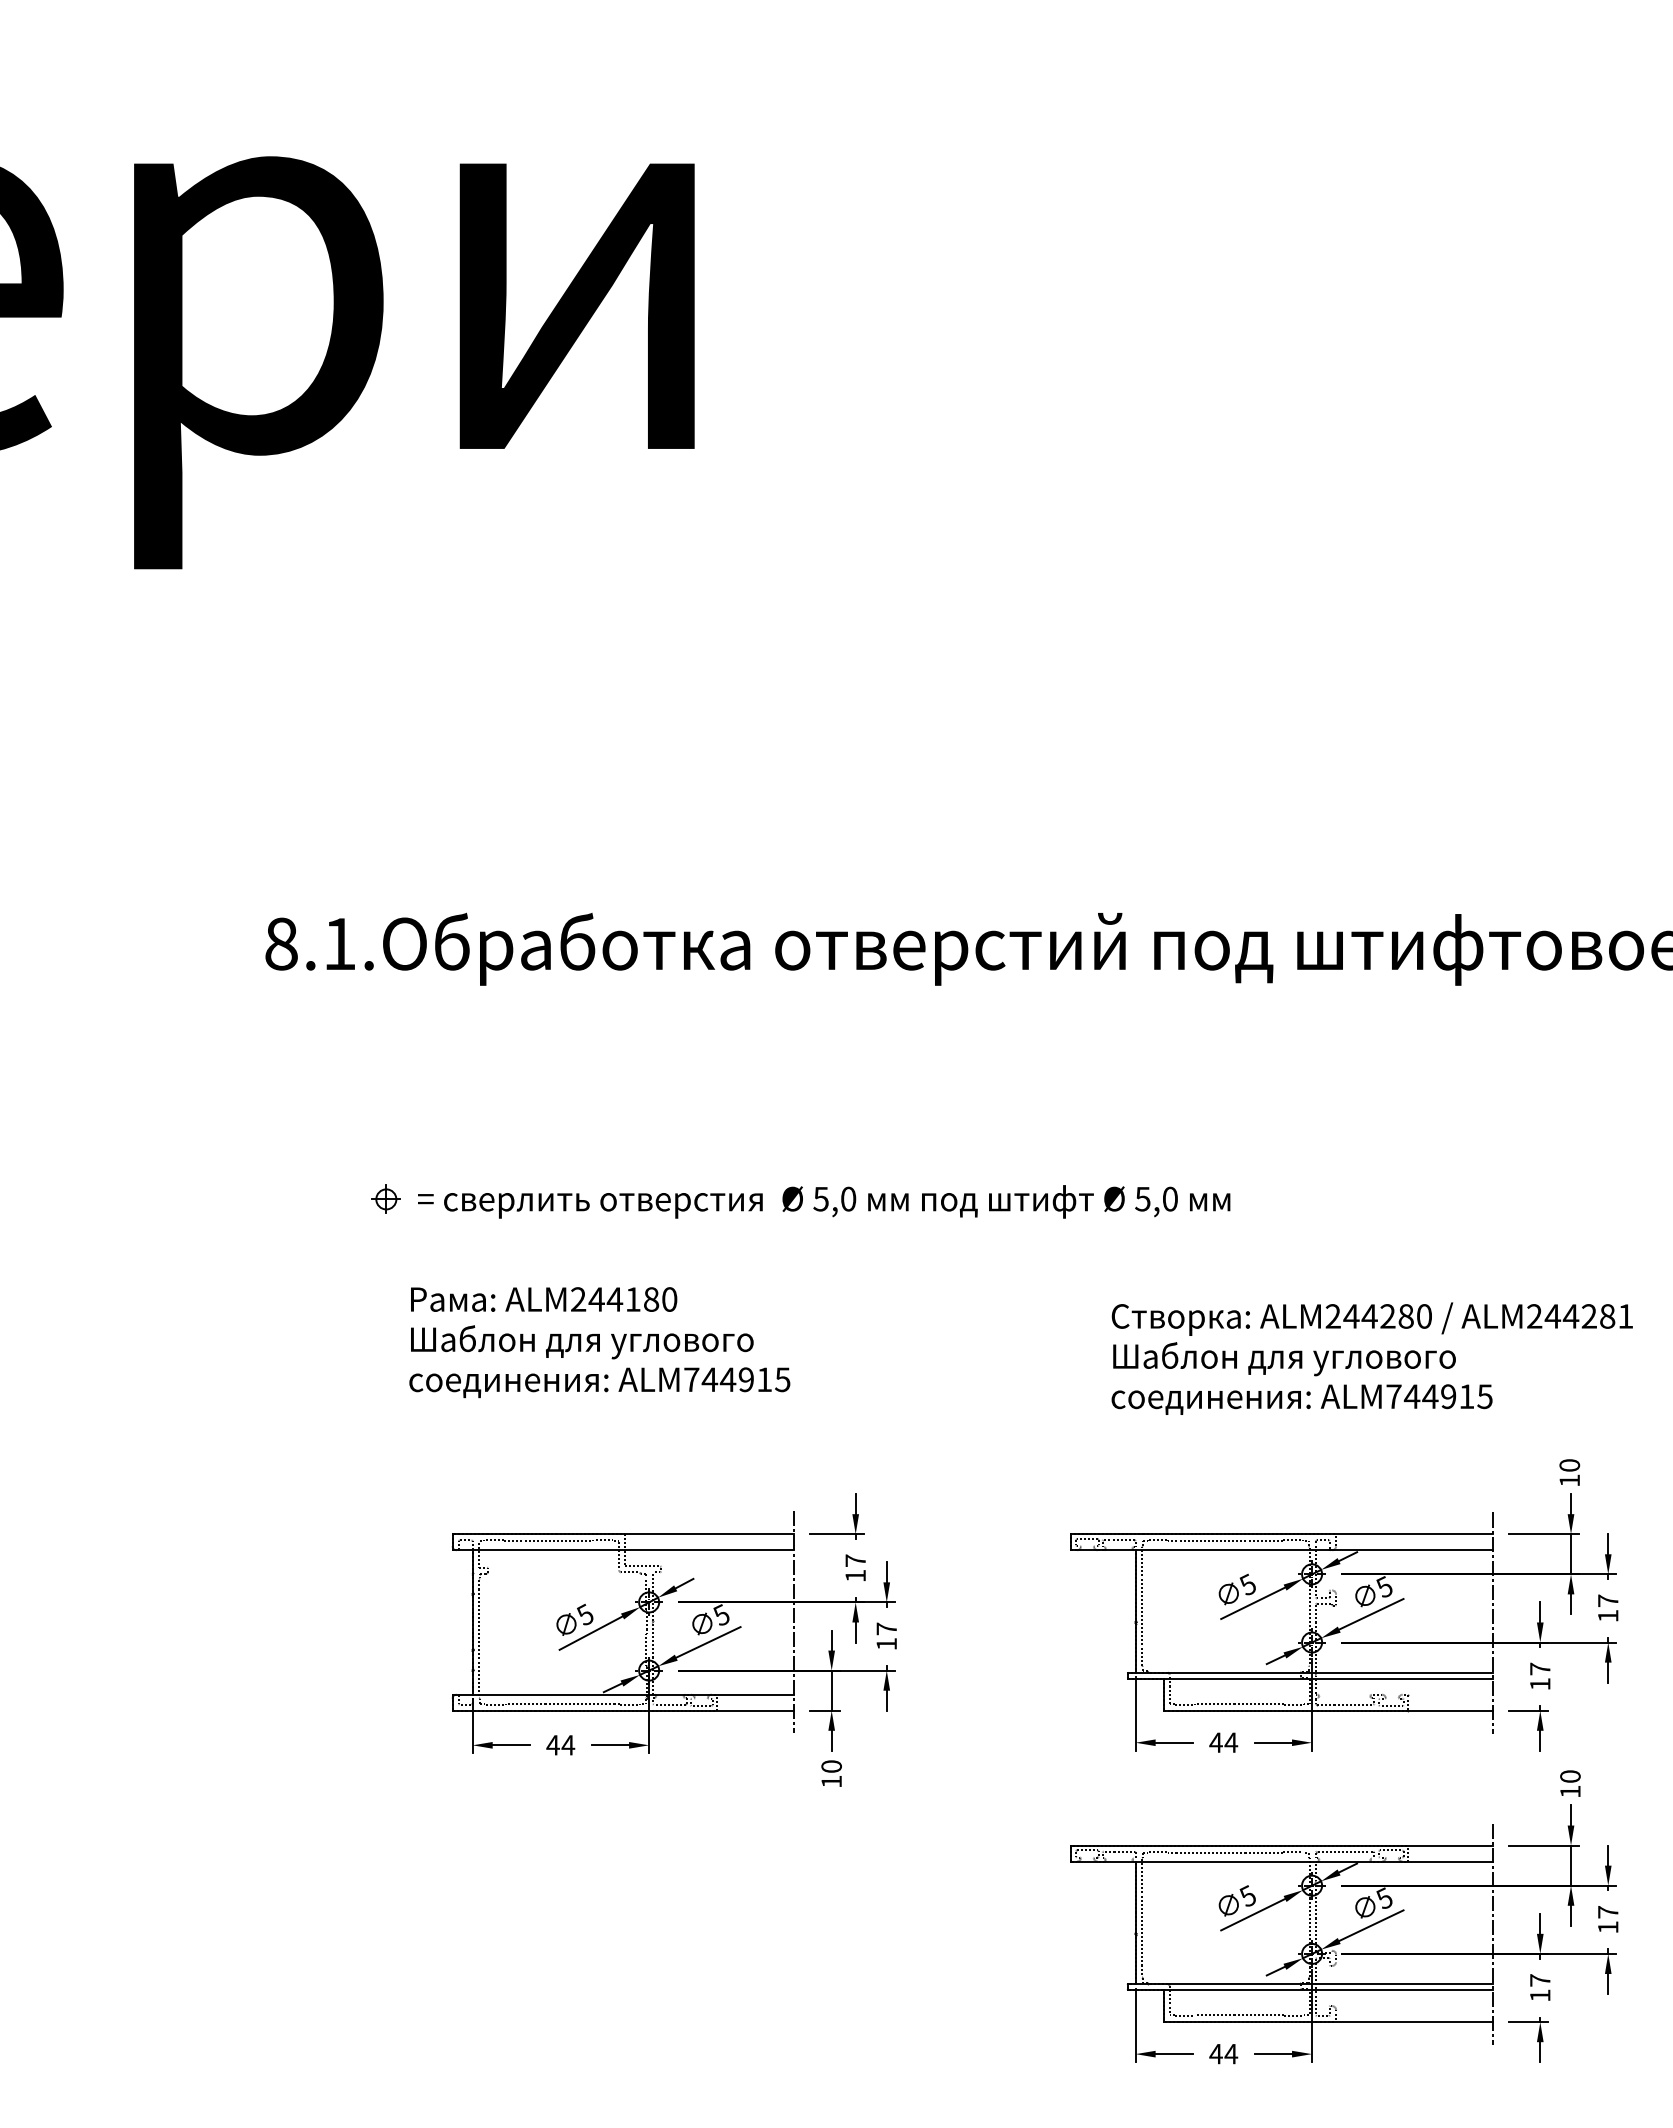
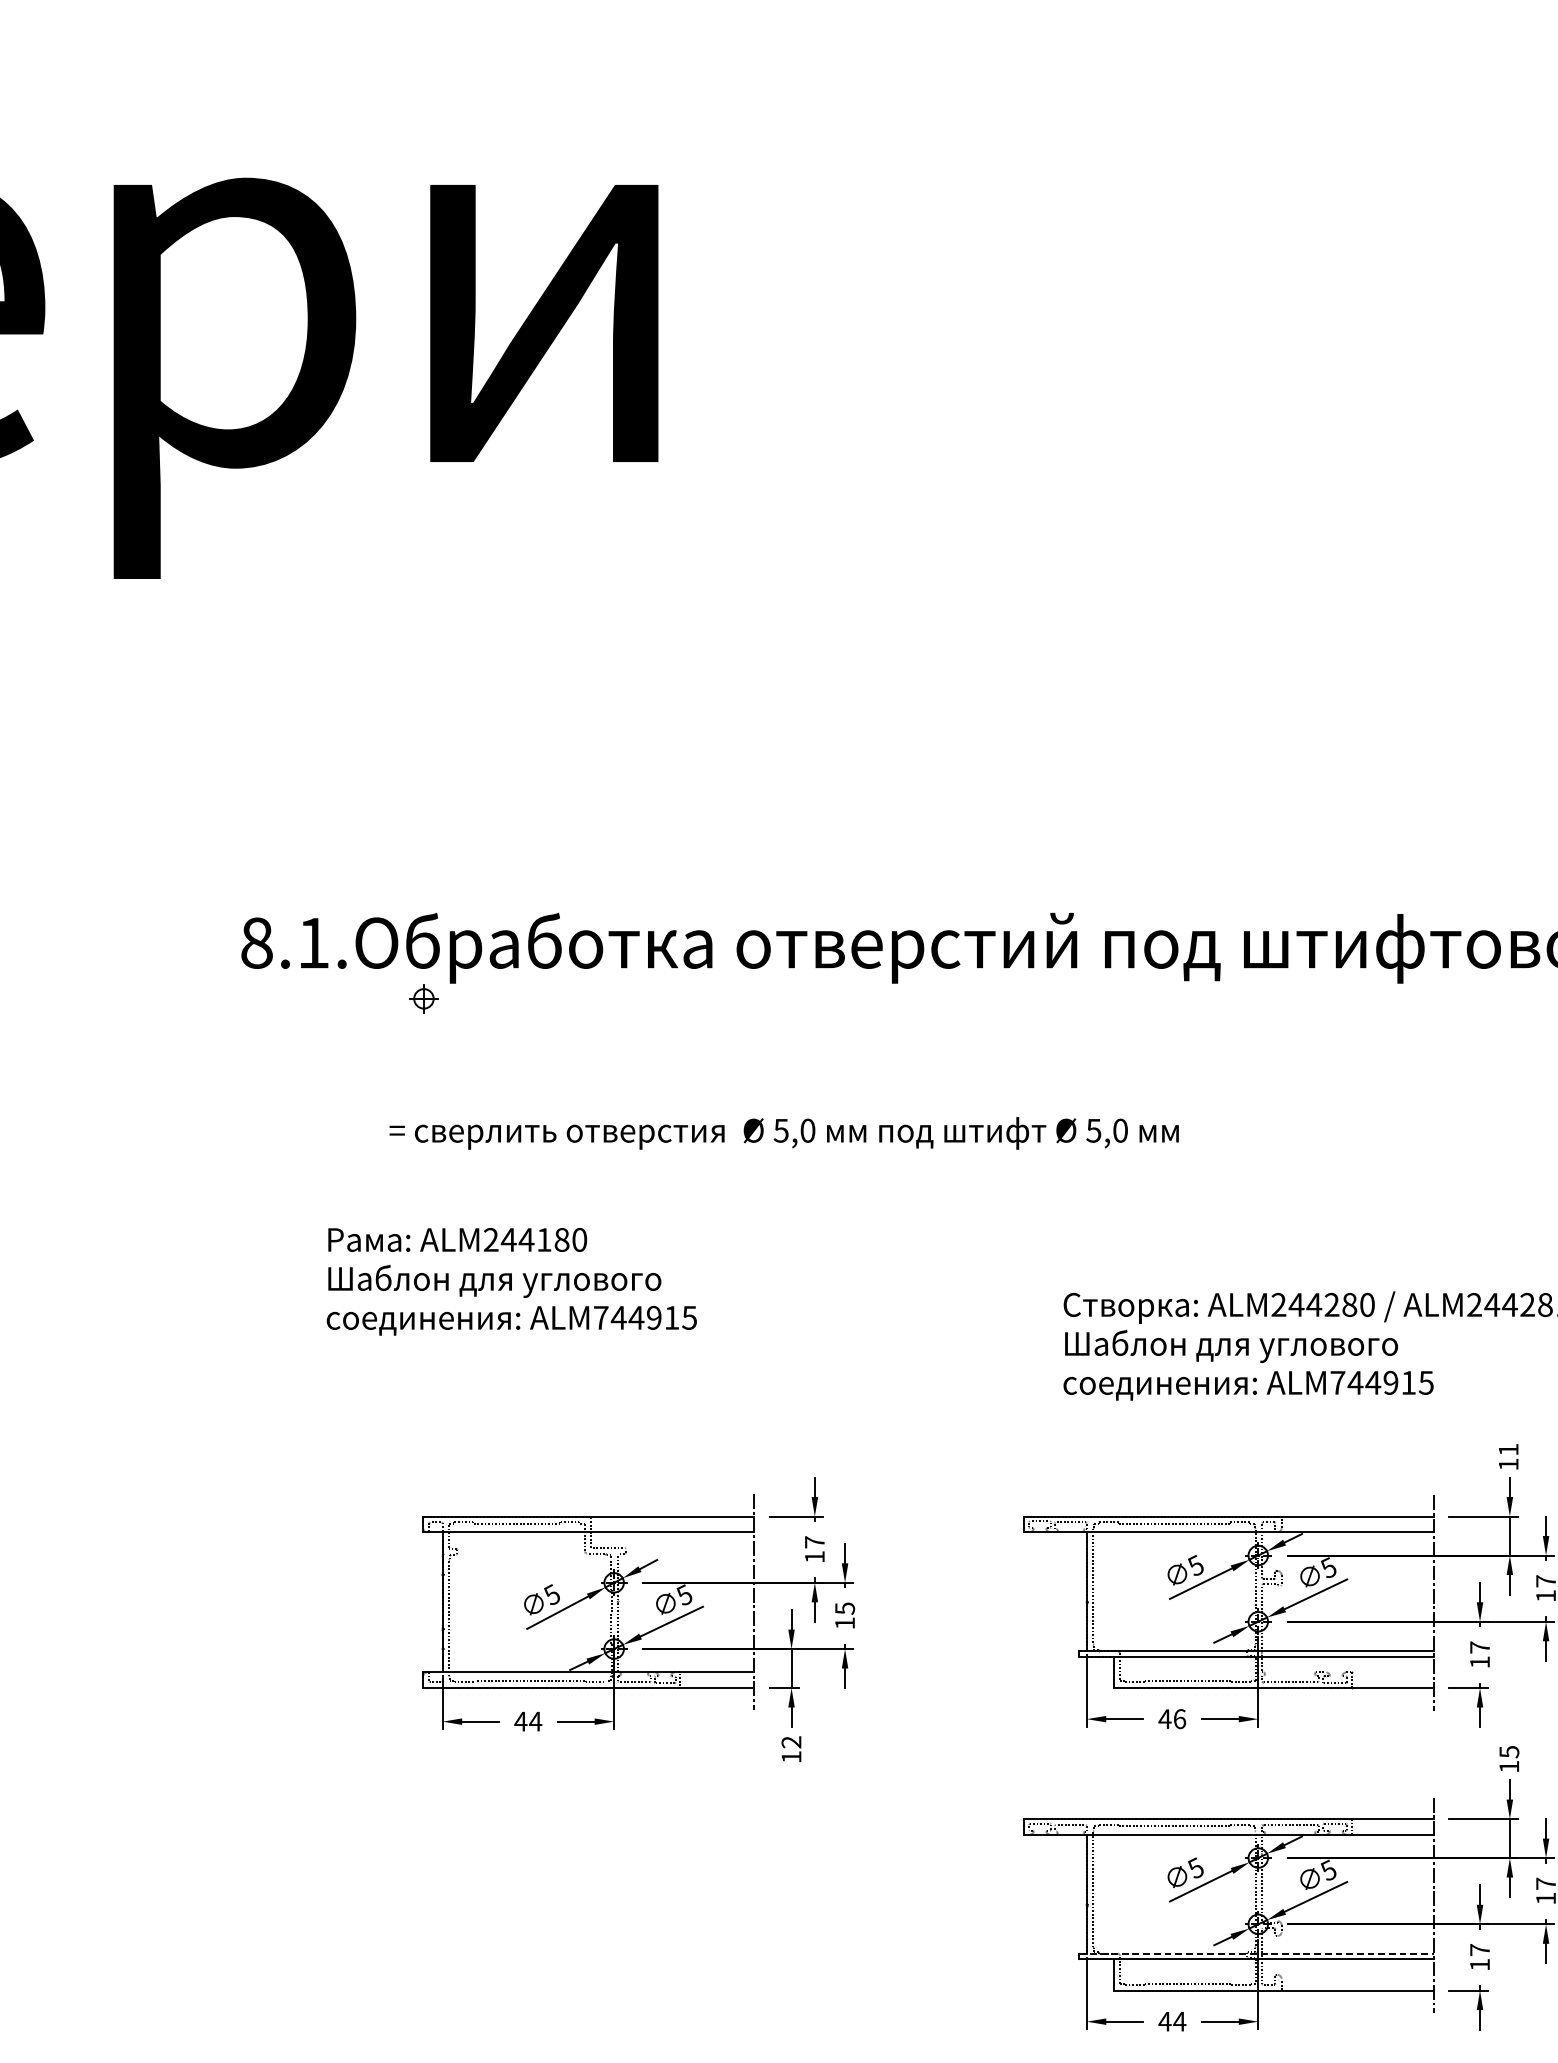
part: (385, 1198) -> (423, 997), moved
text: (824, 1201) -> (784, 1133), moved
text: (599, 1342) -> (511, 1281), moved
text: (1569, 1465) -> (1508, 1449), 10 -> 11
text: (886, 1628) -> (844, 1608), 17 -> 15
text: (1231, 1742) -> (1179, 1718), 44 -> 46
text: (831, 1766) -> (791, 1742), 10 -> 12
text: (1570, 1776) -> (1509, 1751), 10 -> 15
line: (1310, 1984) -> (1256, 1954), solid -> dashed

